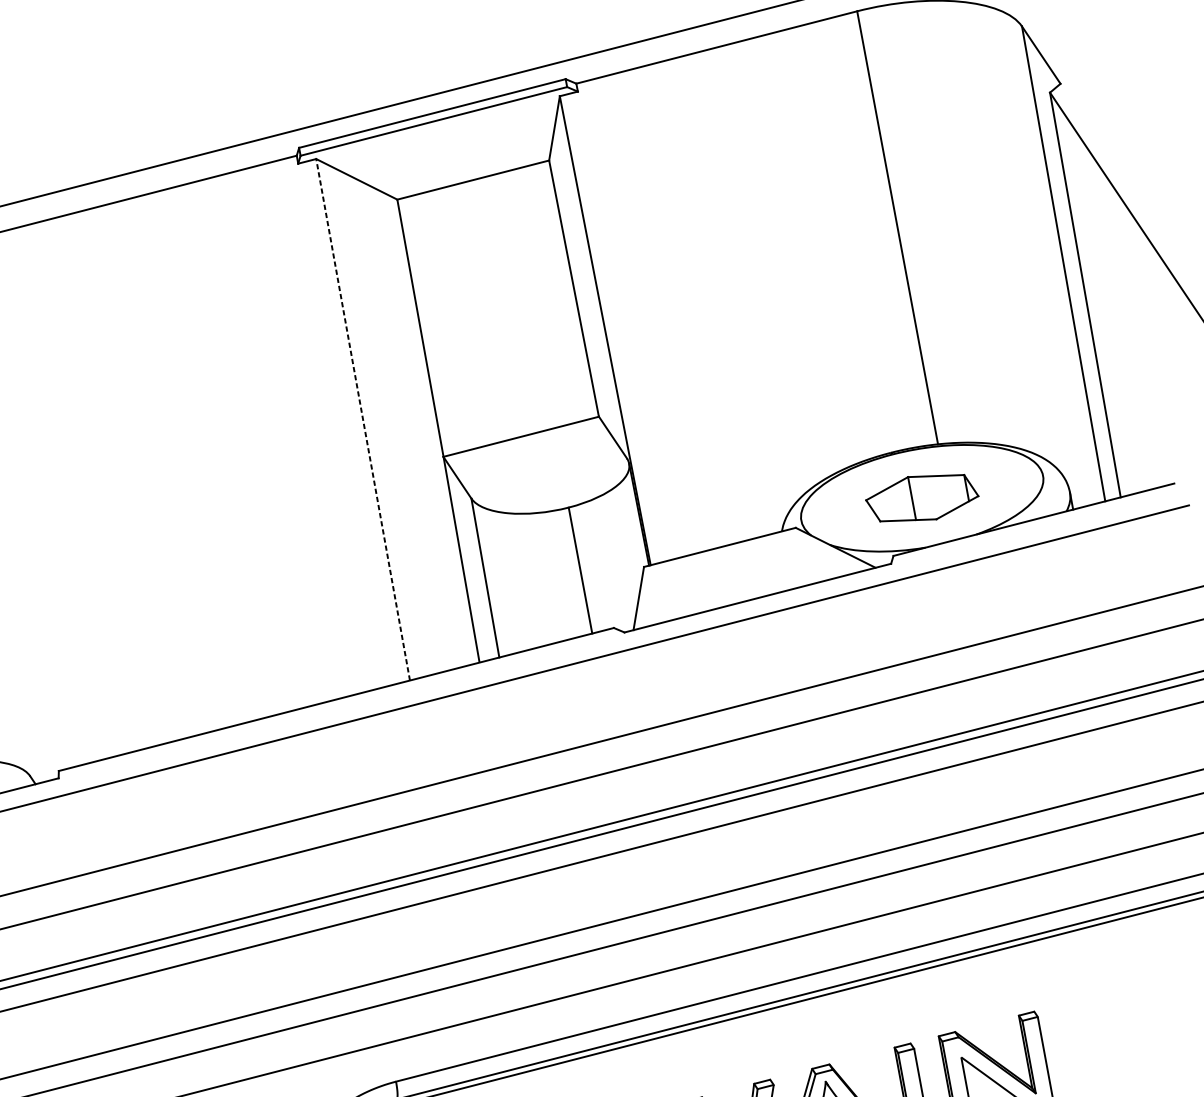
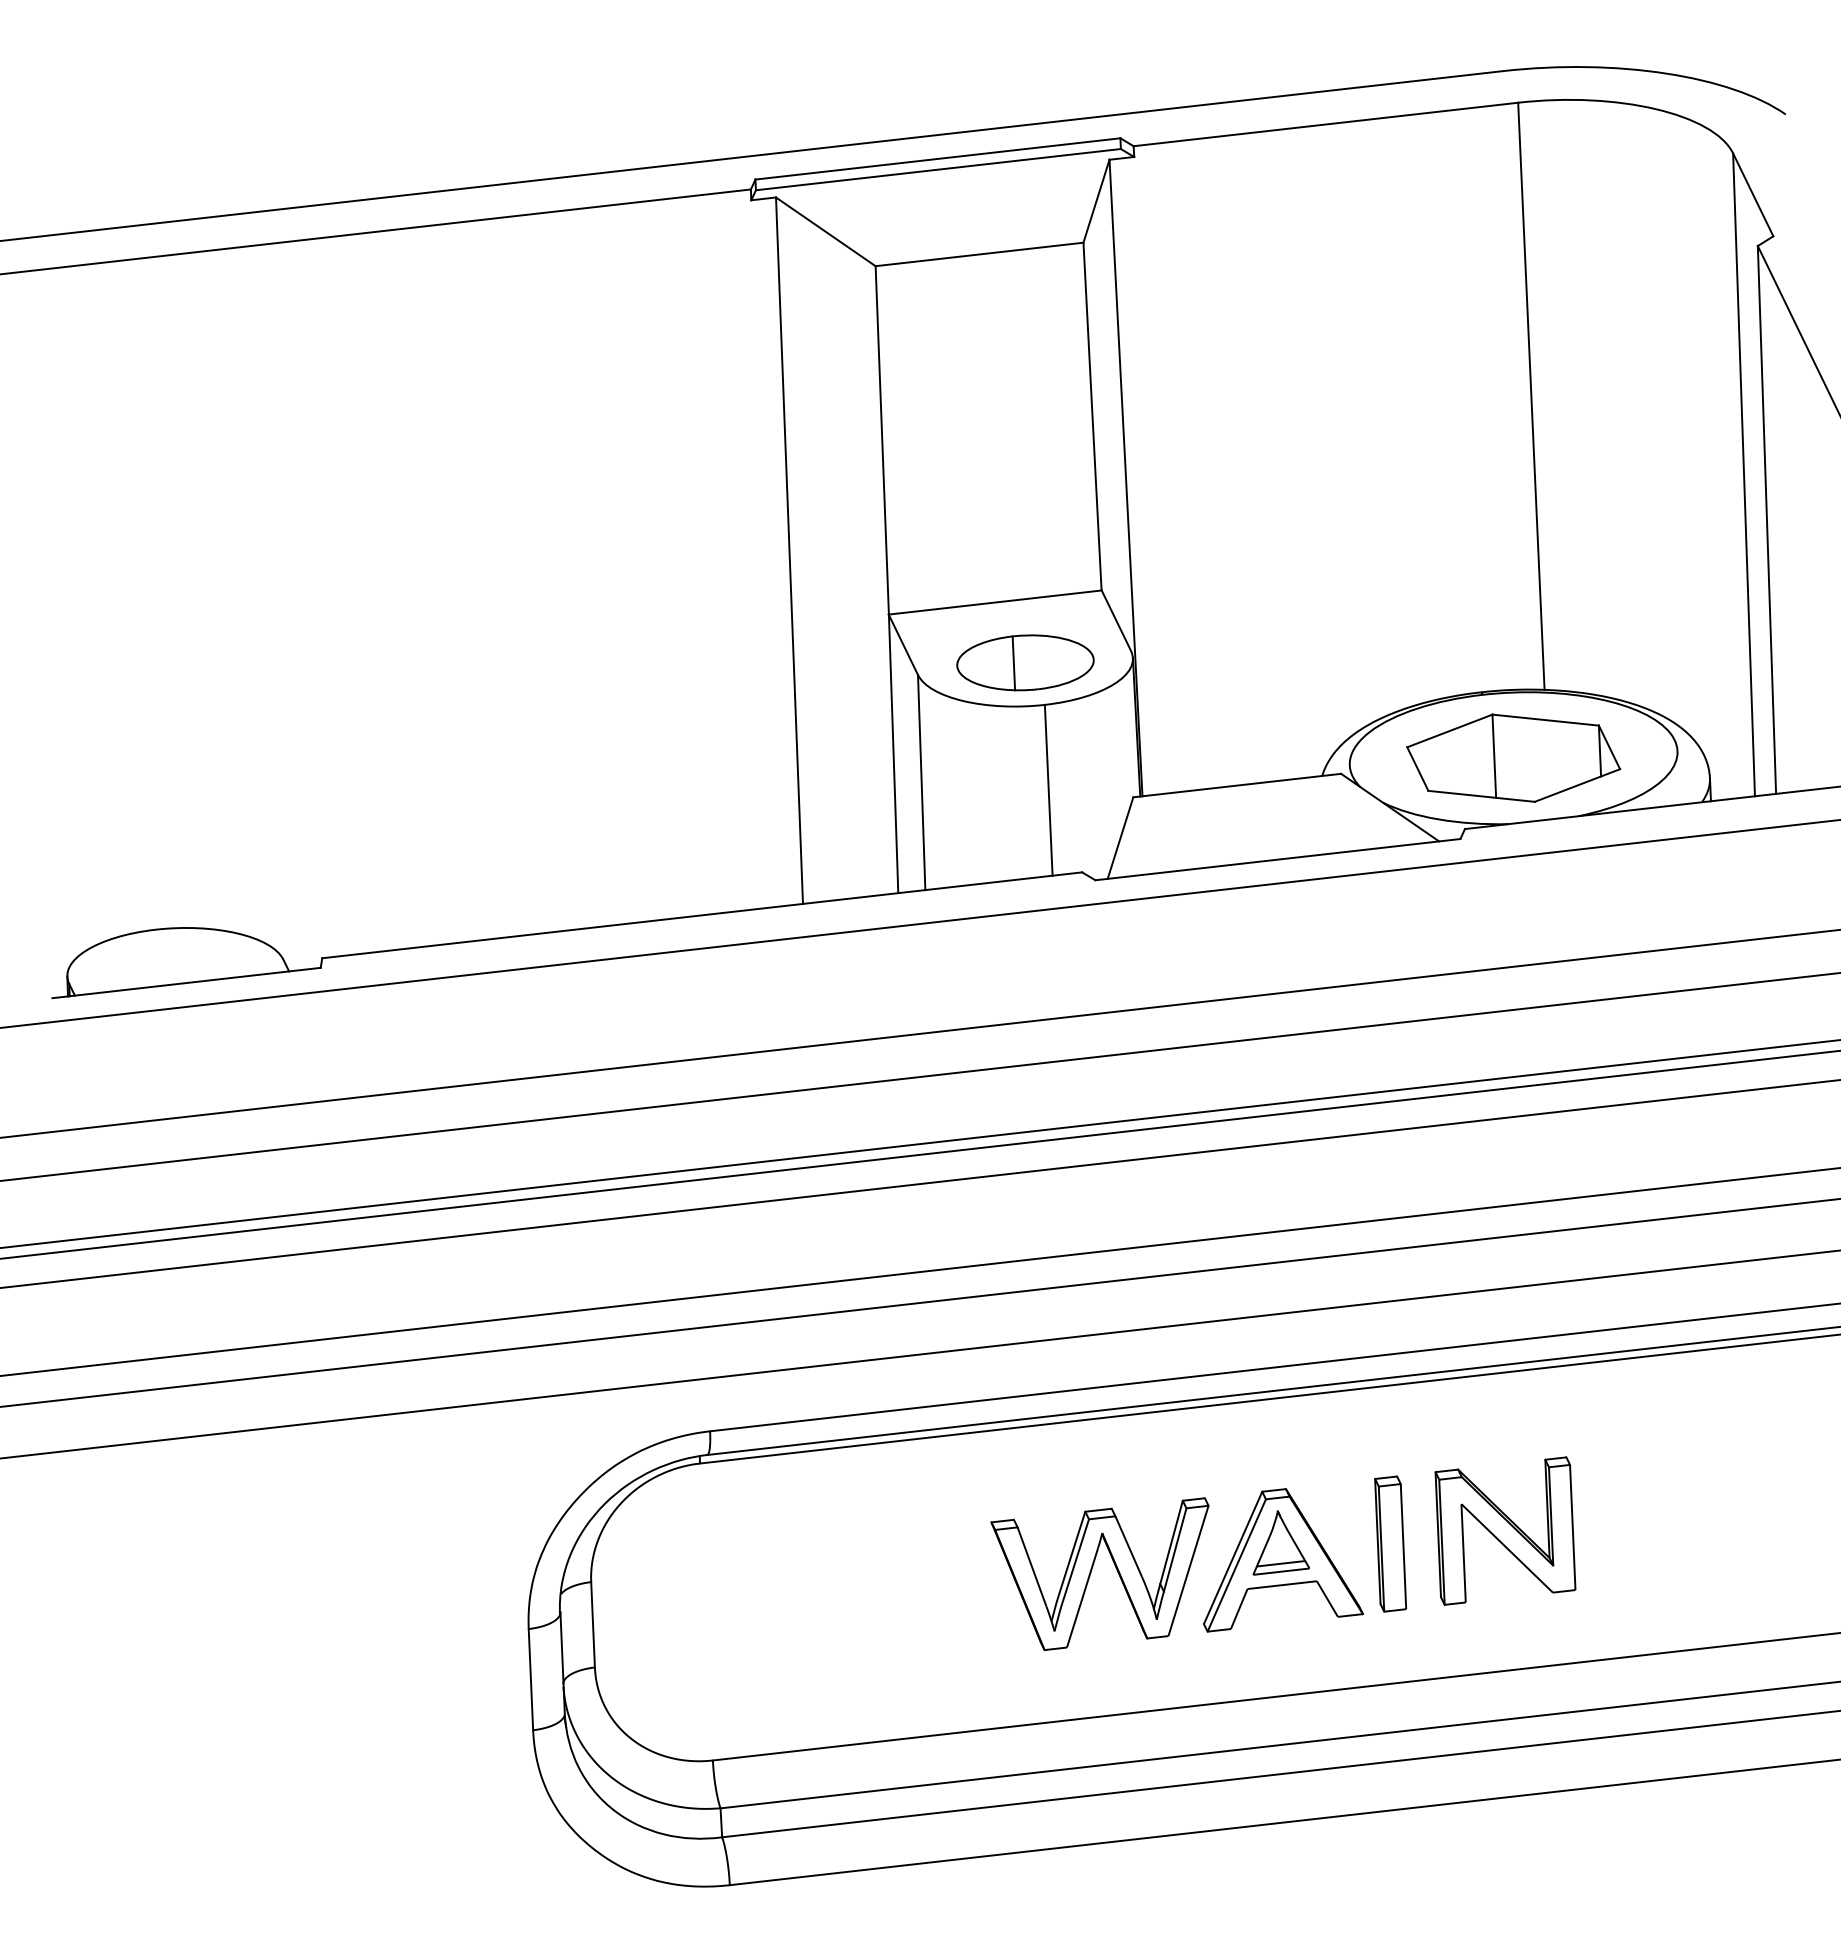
line: (363, 419) -> (789, 550), dashed -> solid
part: (549, 478) -> (1025, 662), added
part: (922, 497) -> (1513, 757), size x1.43

